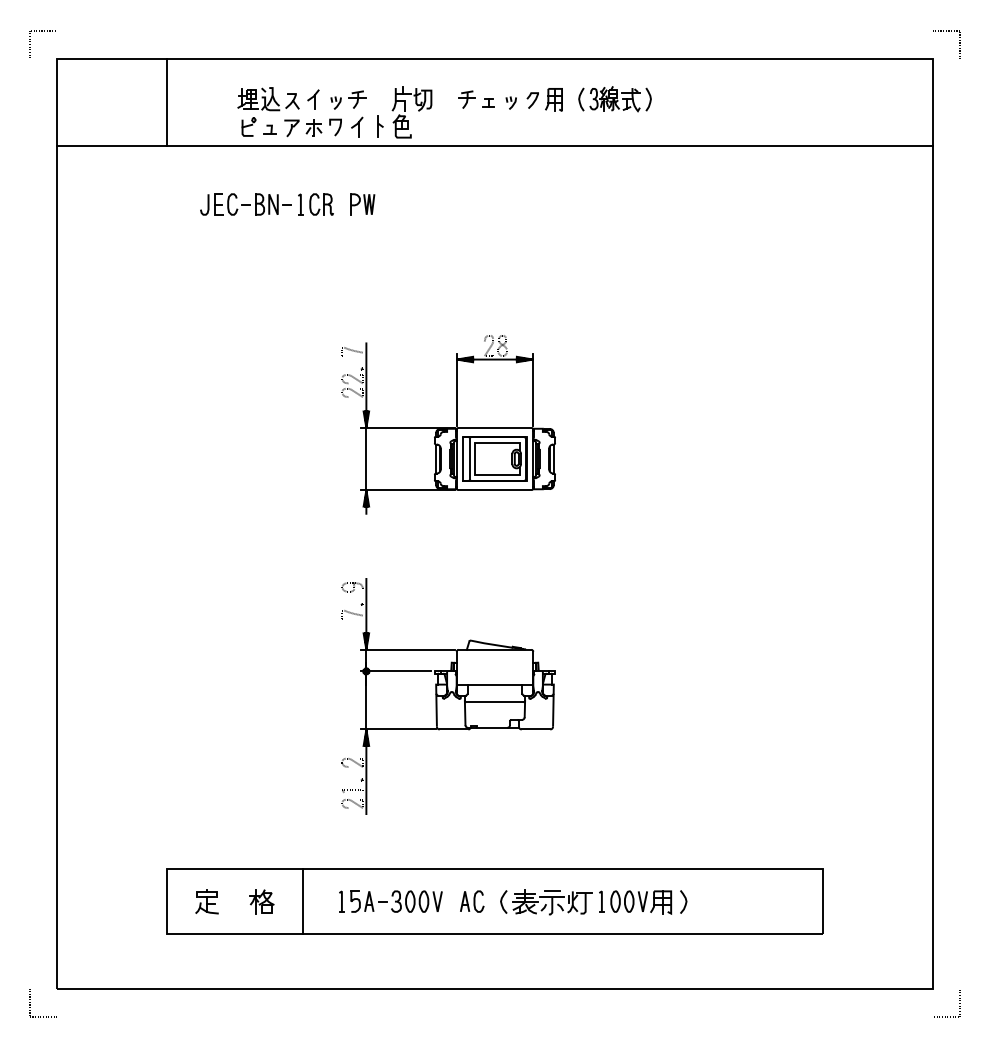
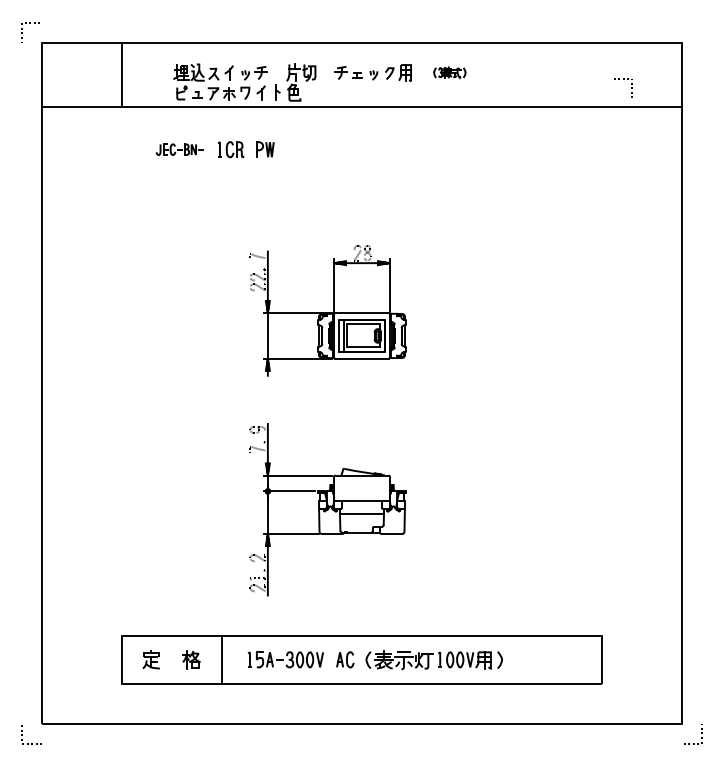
line: (946, 31) -> (622, 78), moved
part: (614, 99) -> (449, 72), size x0.6
part: (245, 204) -> (179, 149), size x0.7

